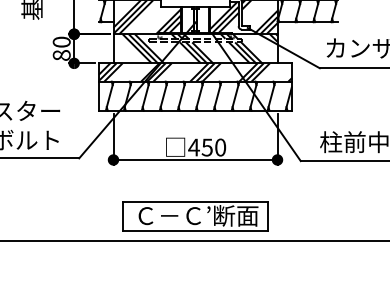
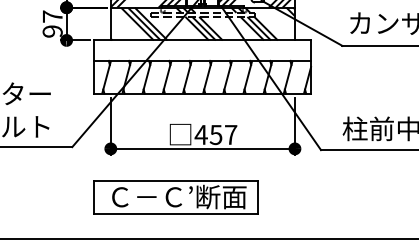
text: (61, 48) -> (52, 23), 80 -> 97
hatch: (195, 72) -> (202, 50), removed
text: (220, 147) -> (230, 134), 450 -> 457
part: (195, 216) -> (175, 197), moved

